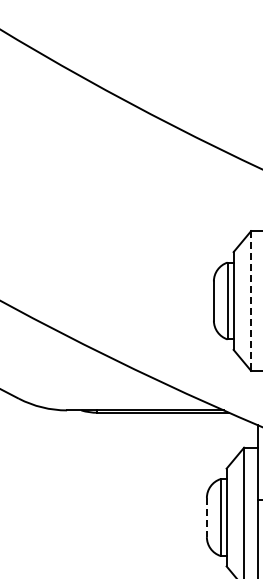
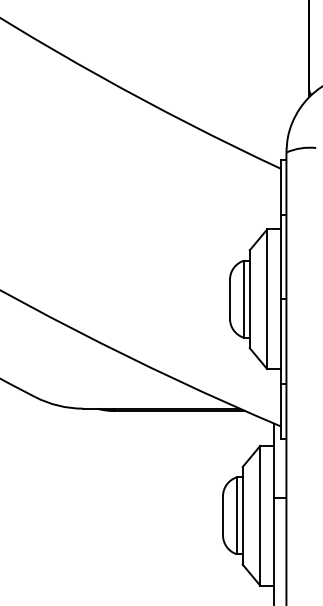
line: (251, 301) -> (267, 299), dashed -> solid
line: (207, 517) -> (223, 515), dashed -> solid

